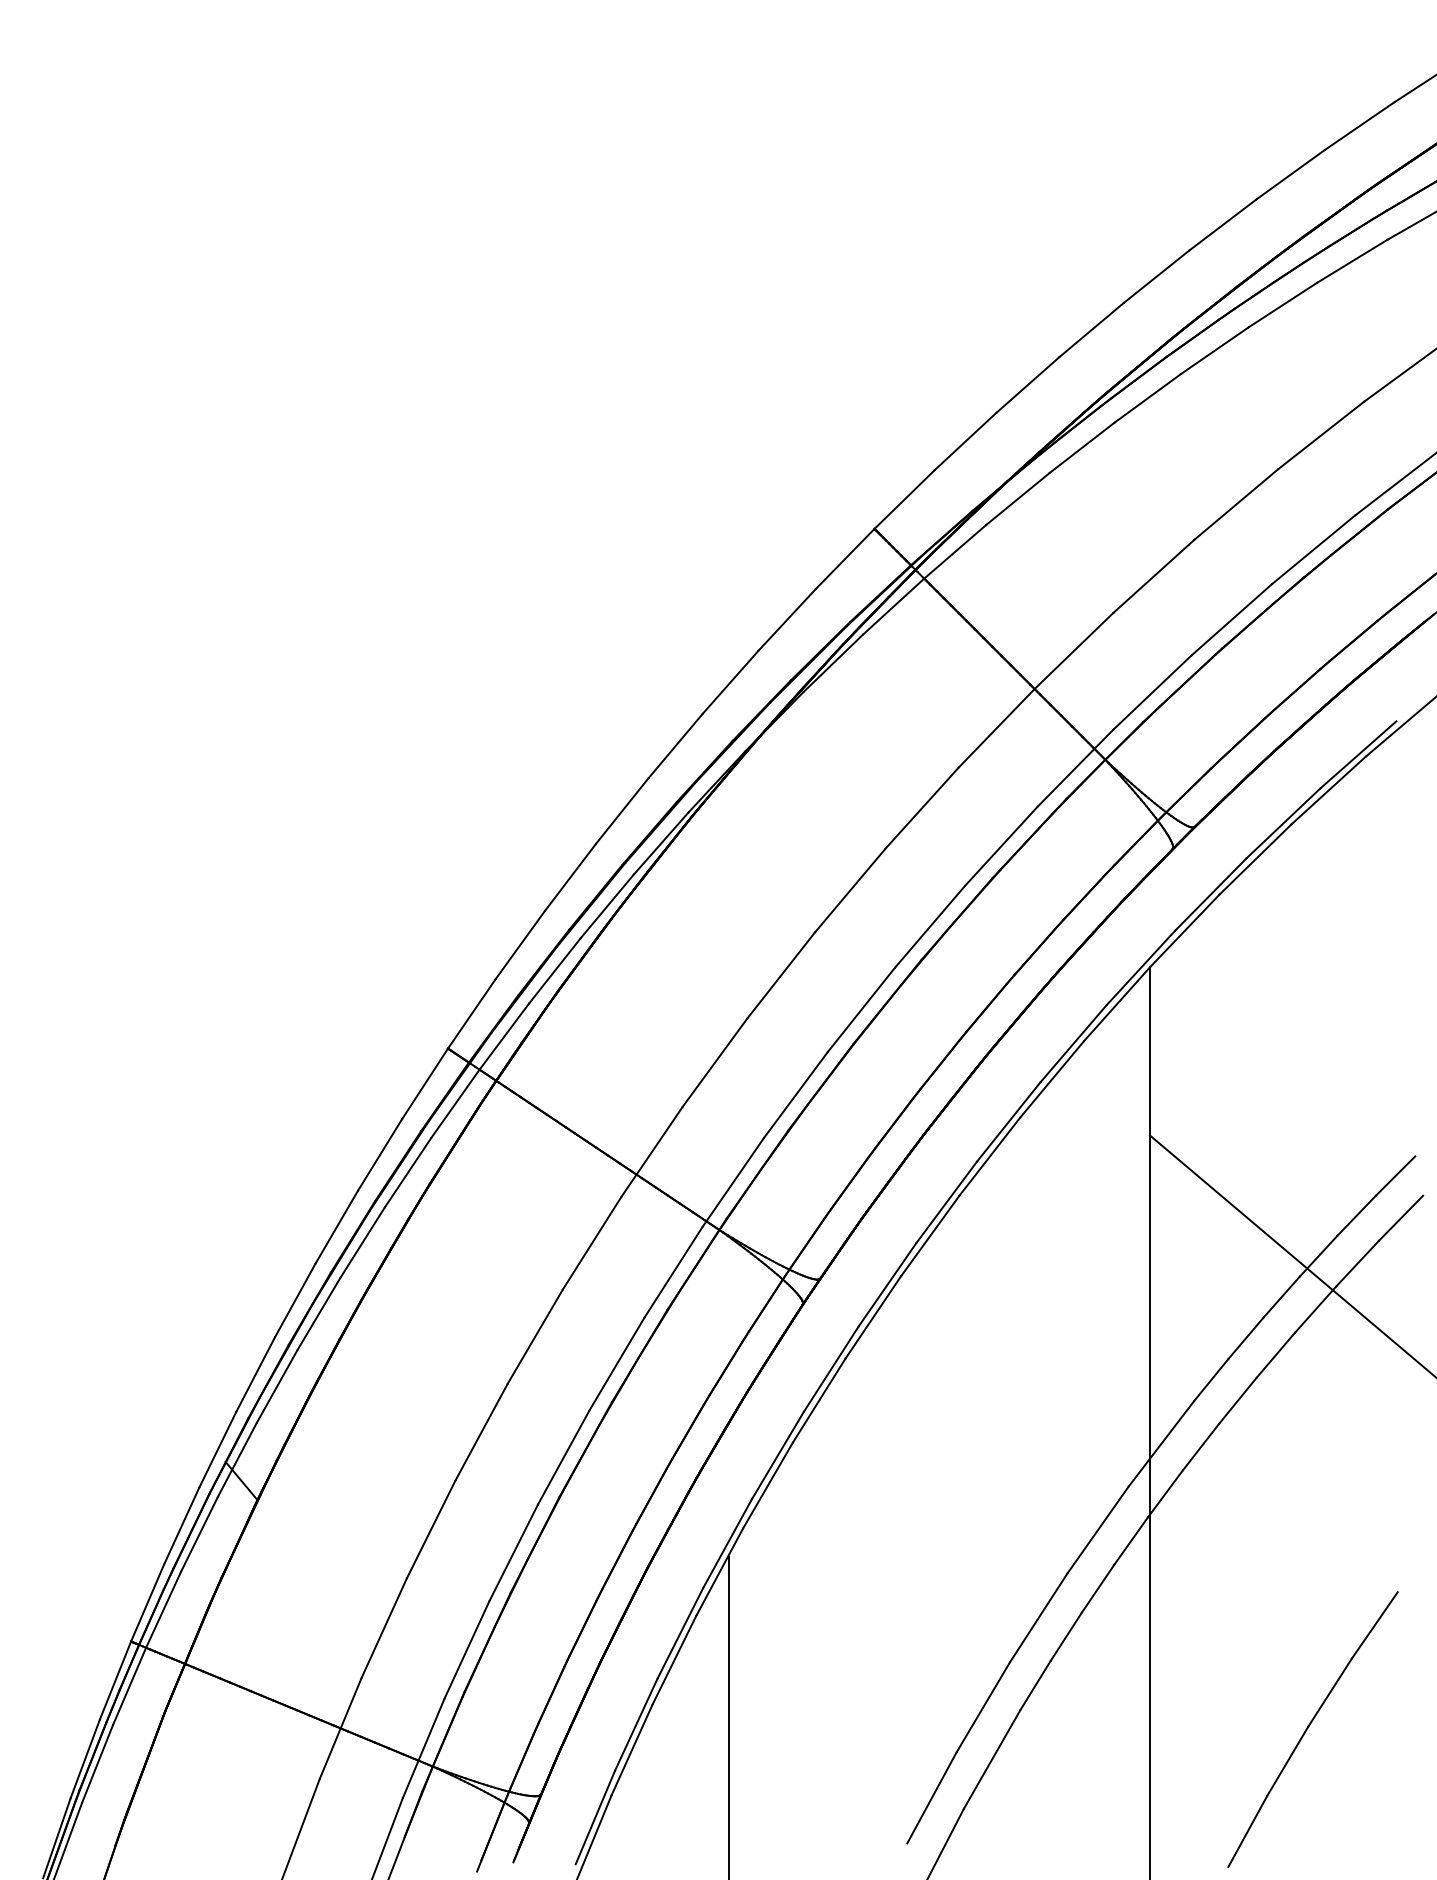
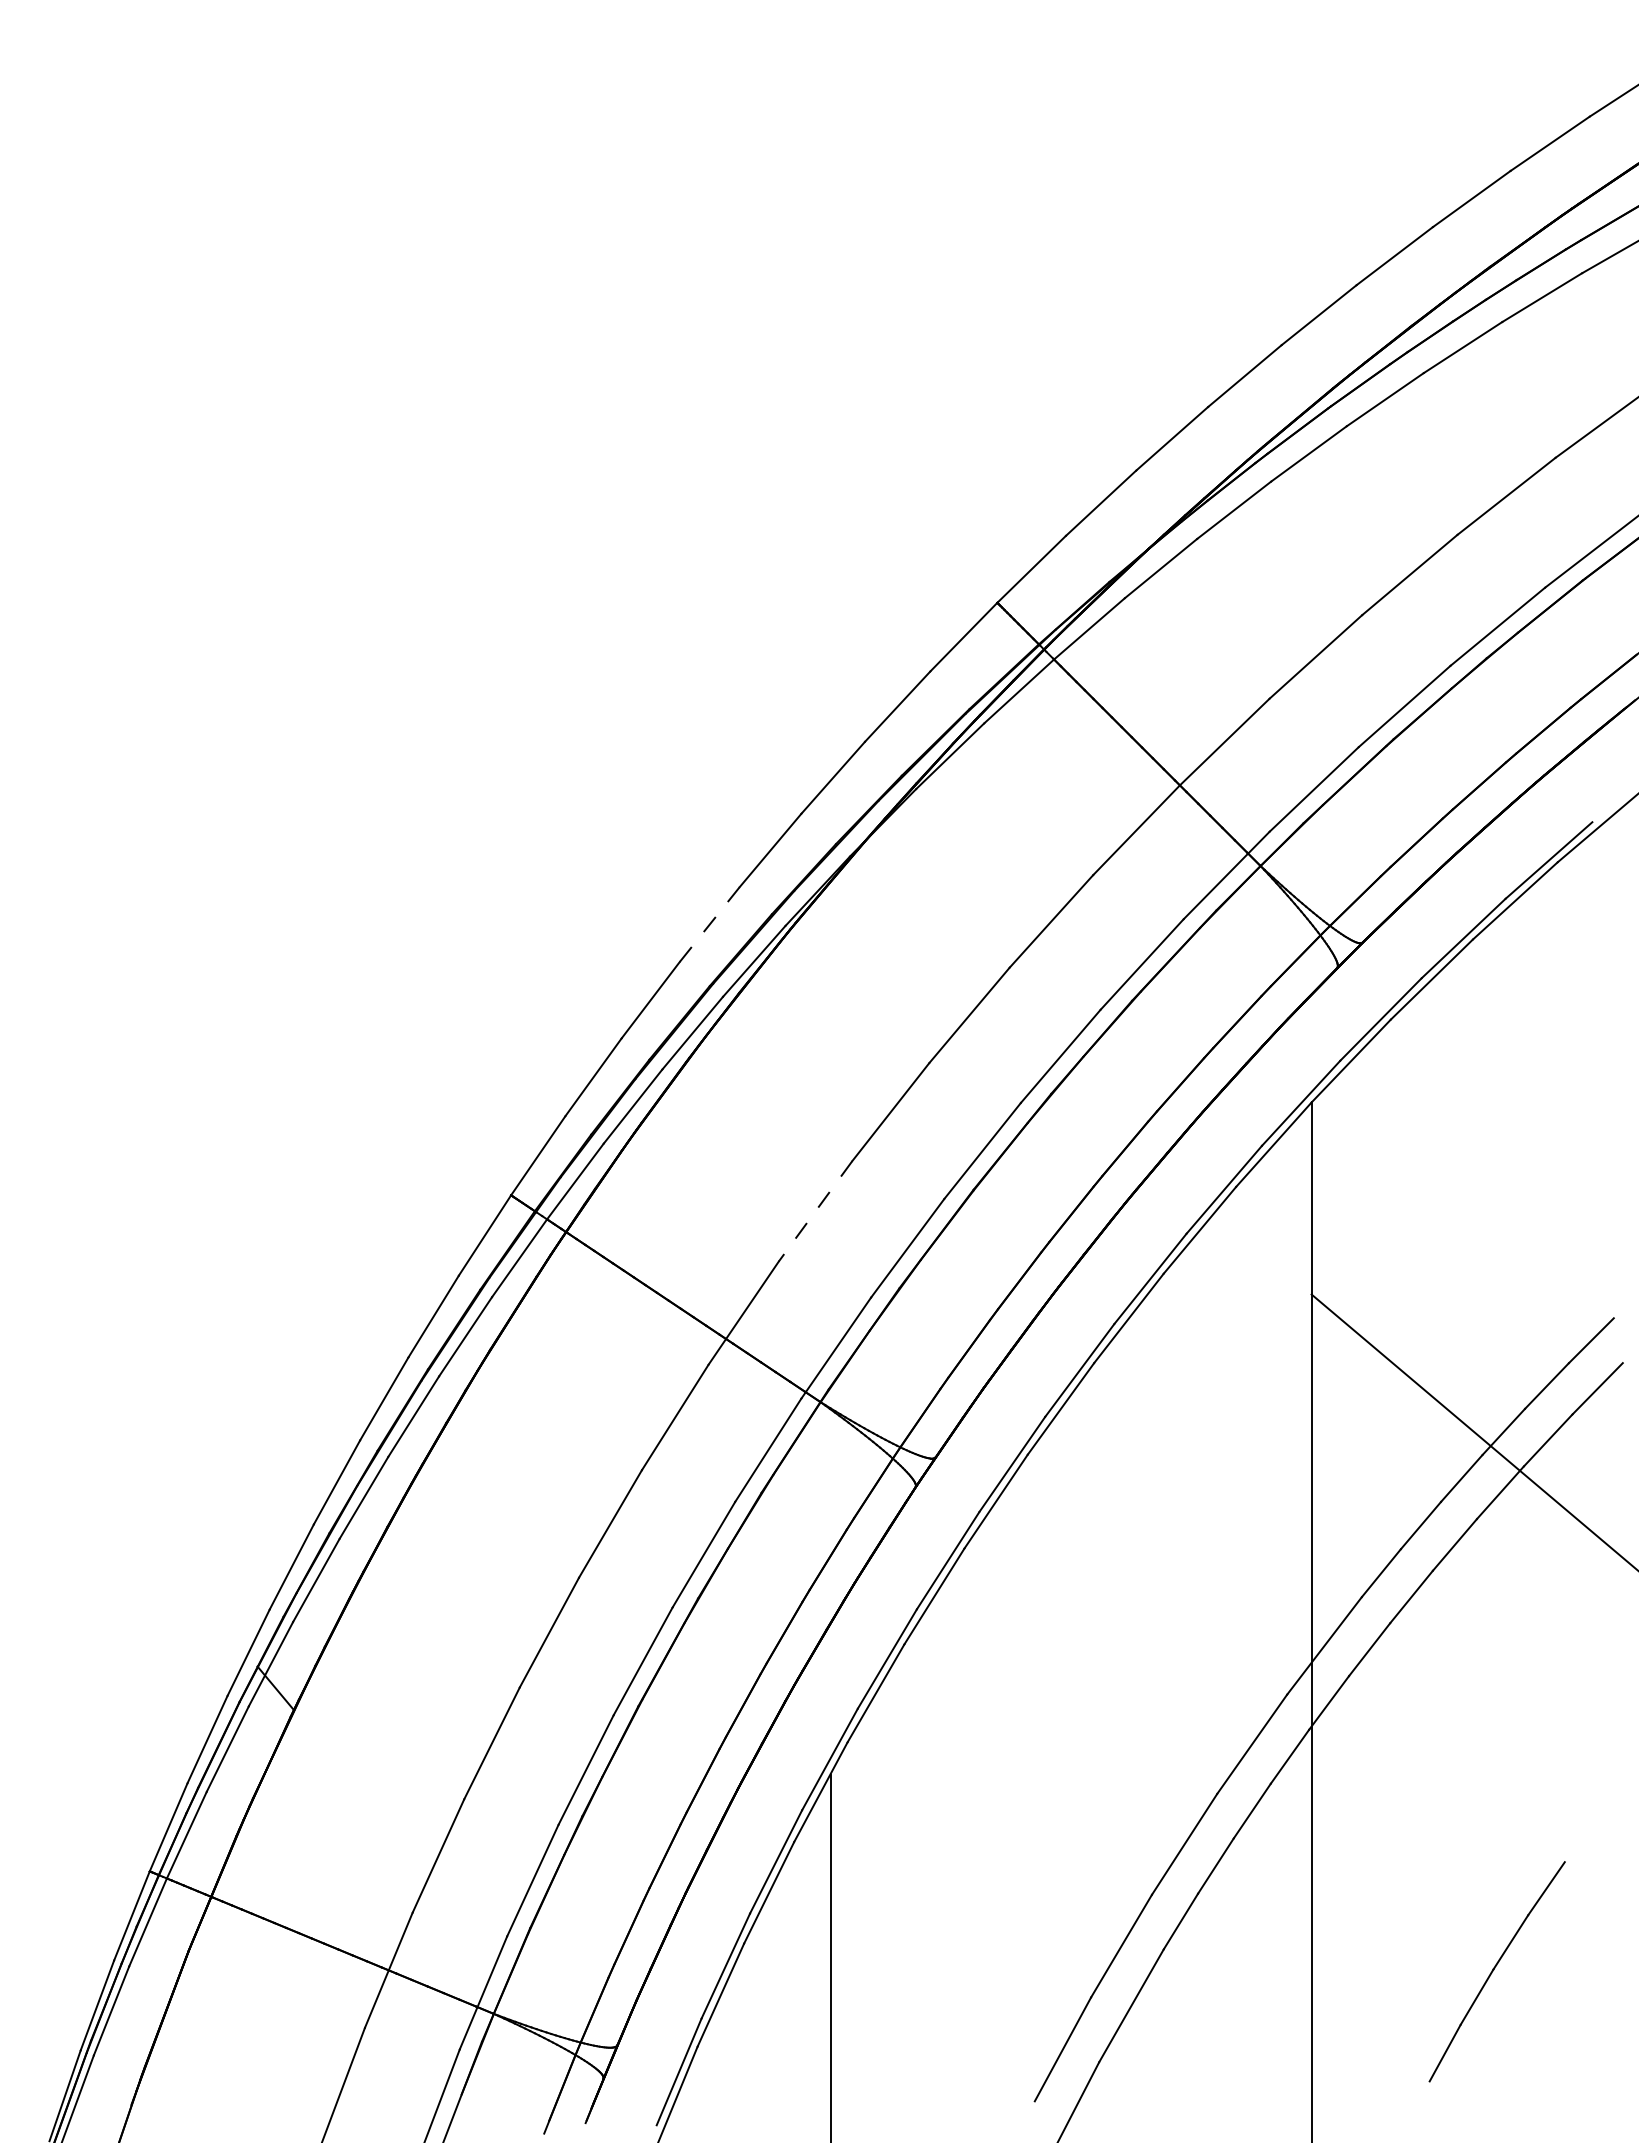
line: (622, 811) -> (709, 924), solid -> dashed
line: (714, 1062) -> (815, 1211), solid -> dashed
part: (1312, 1729) -> (1496, 1971), size x0.7

